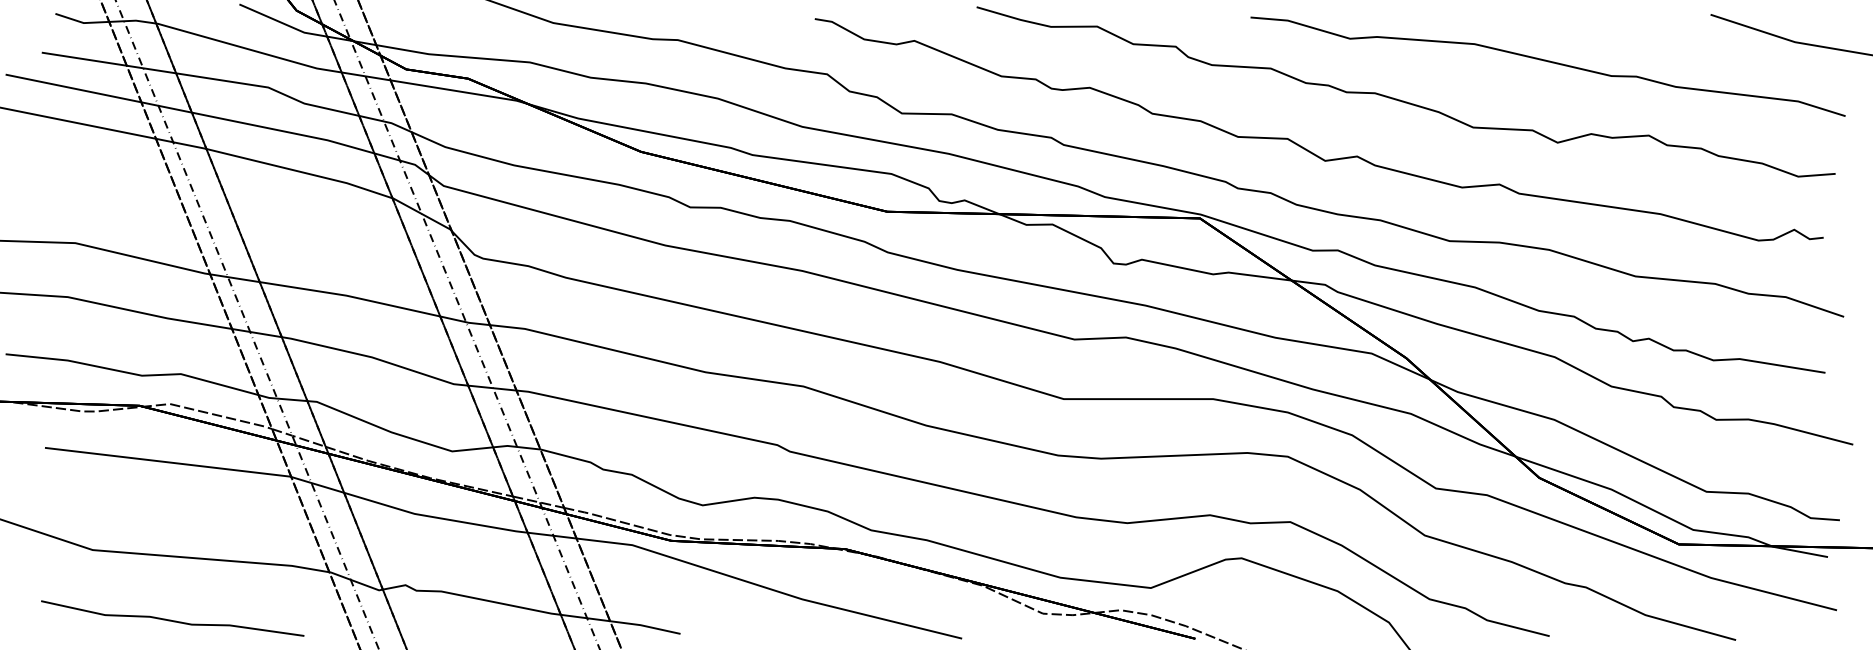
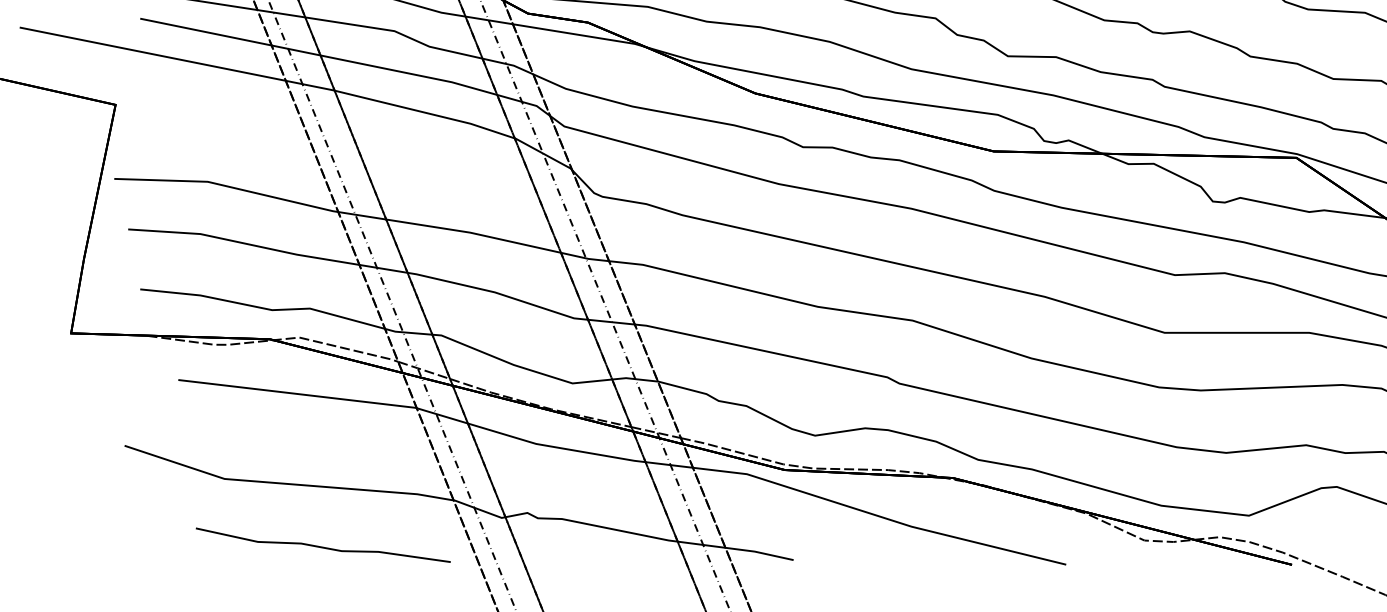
curve: (171, 619) -> (322, 546), moved

